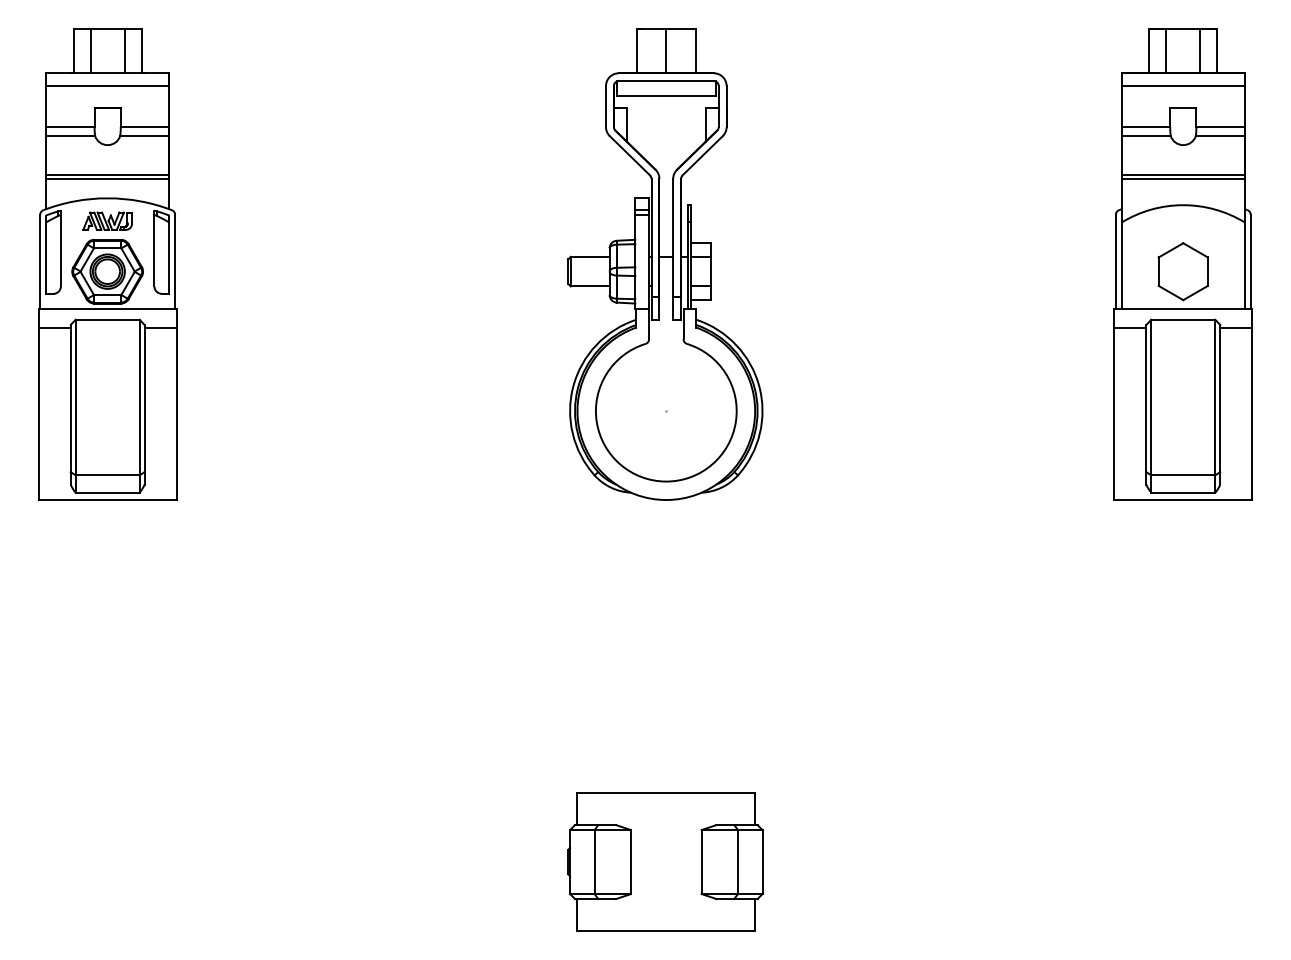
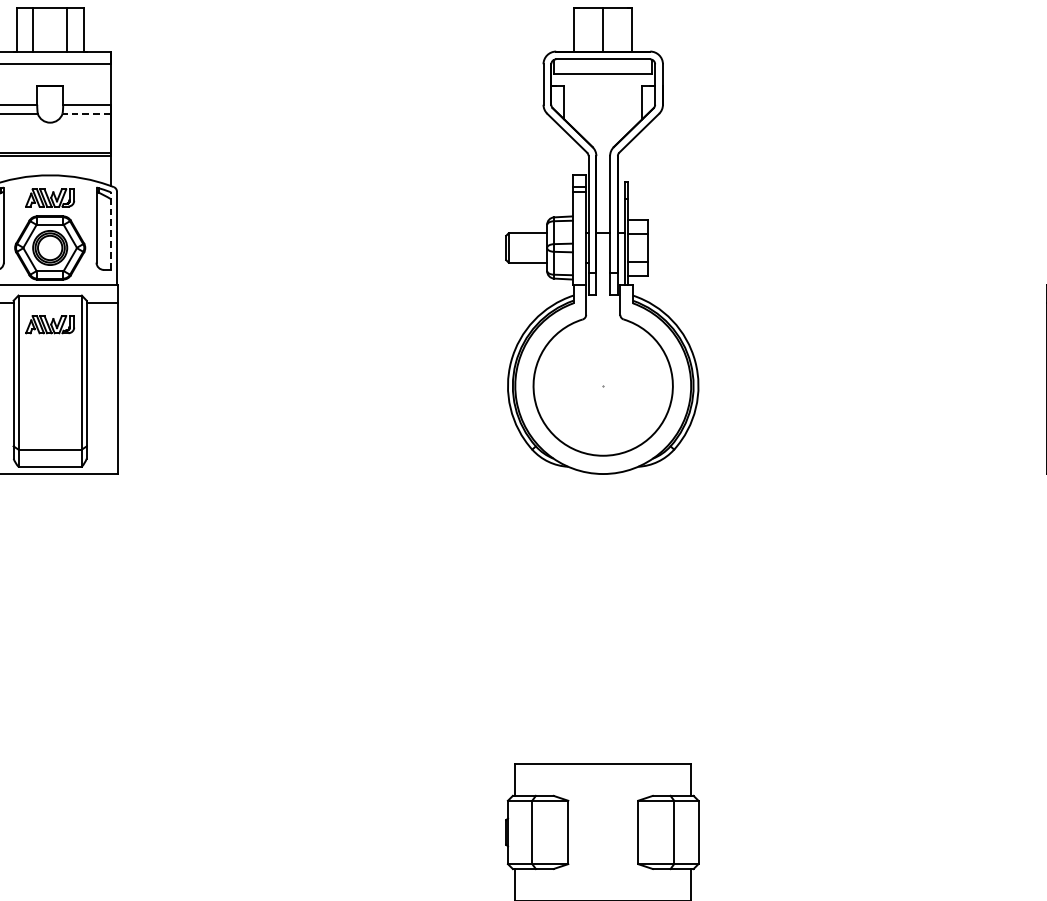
line: (144, 136) -> (86, 114), solid -> dashed
line: (169, 254) -> (111, 230), solid -> dashed
part: (107, 348) -> (50, 324), added

